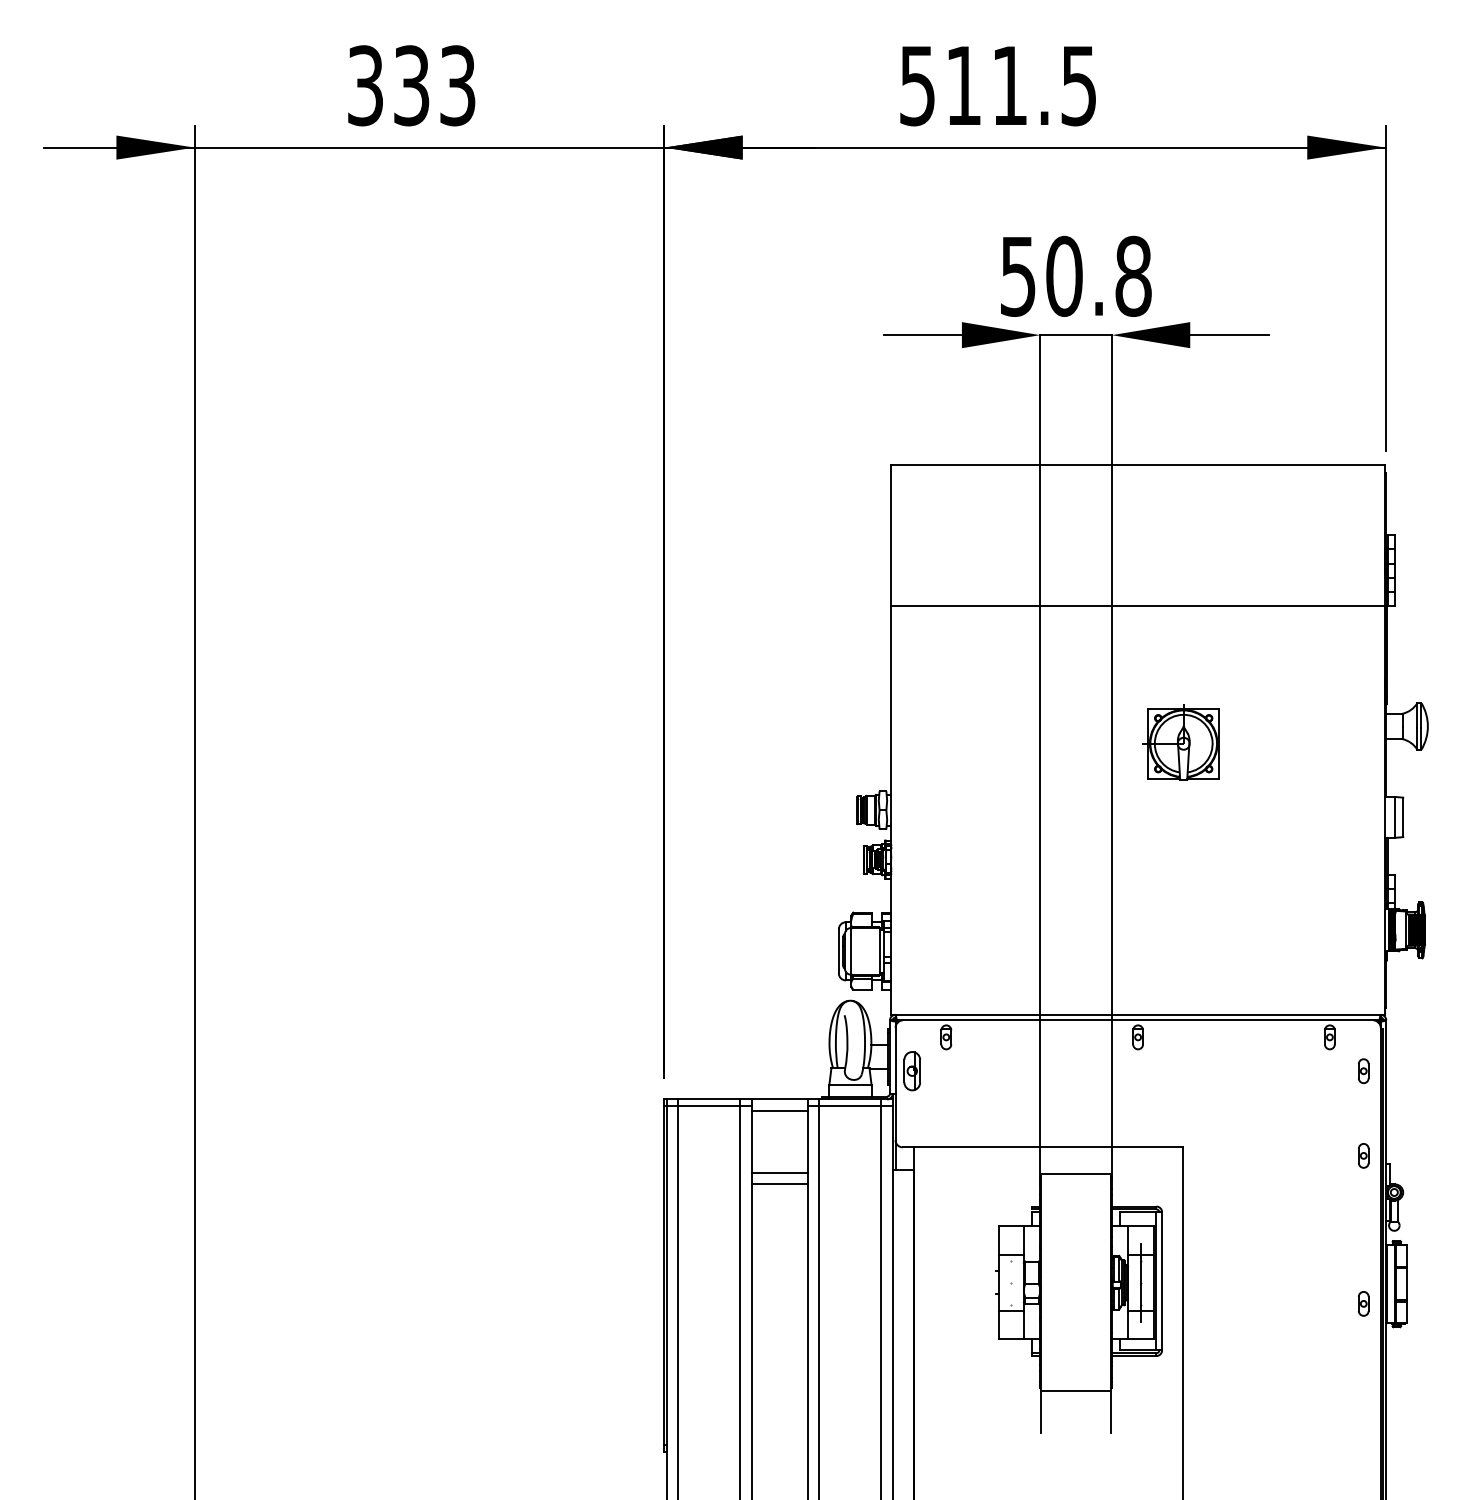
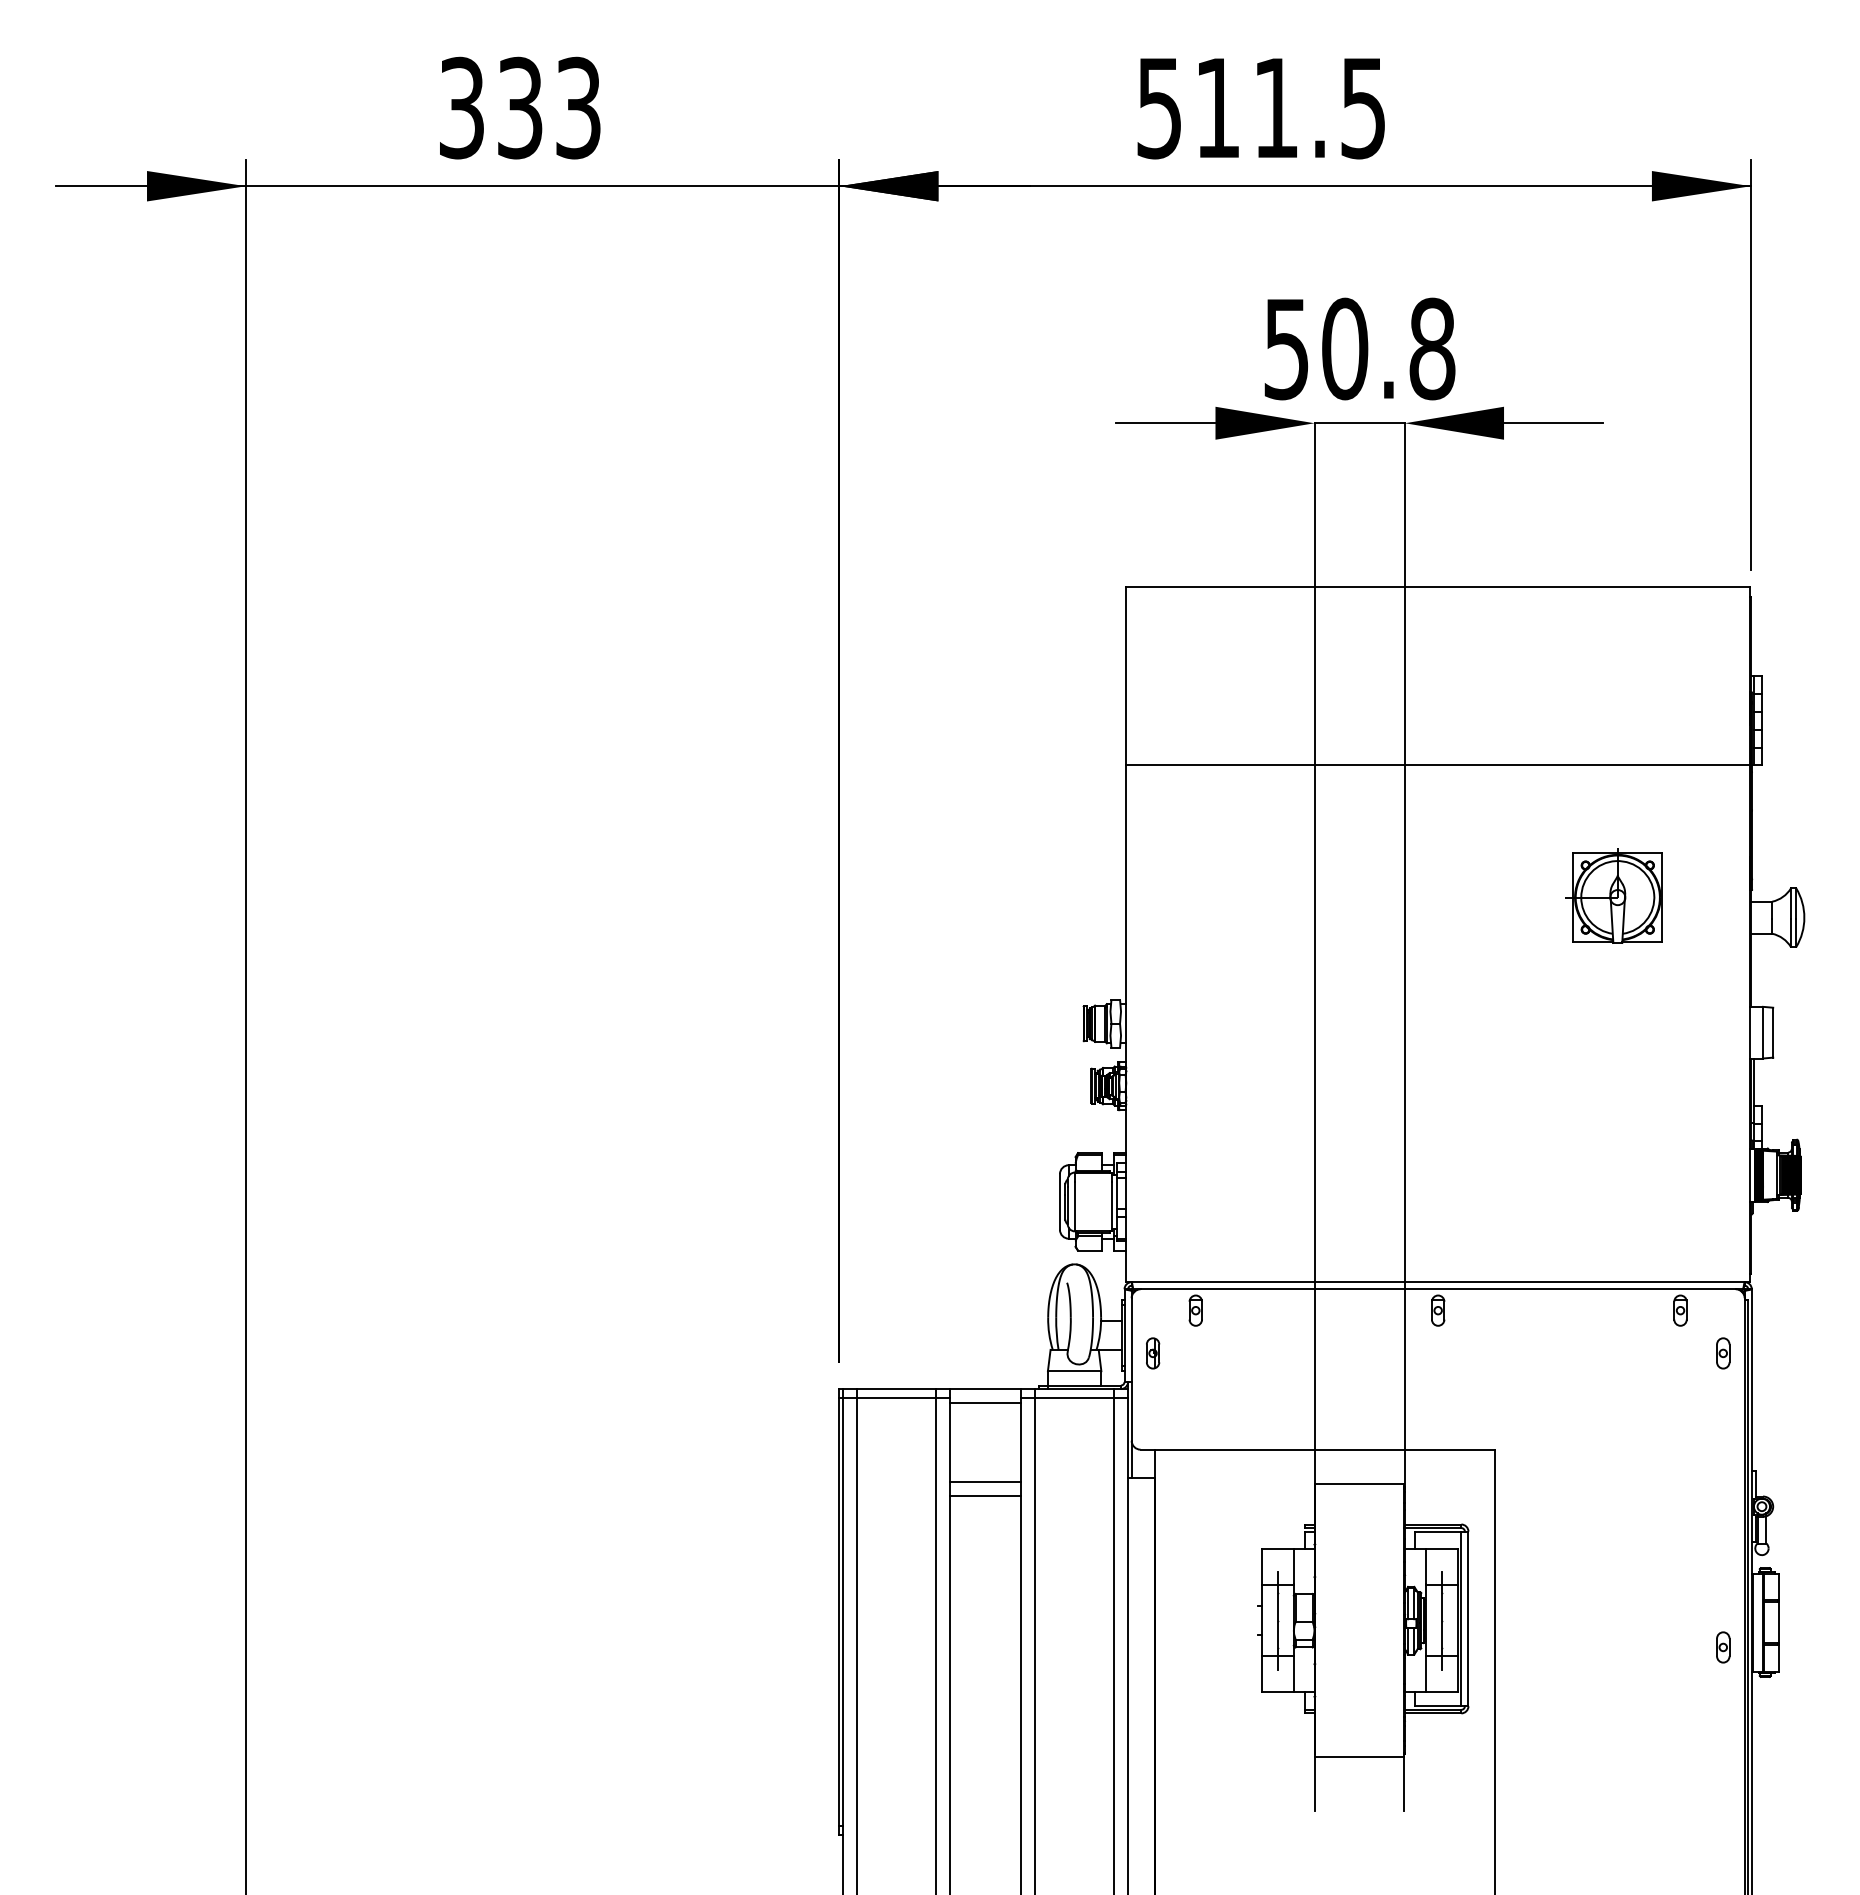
part: (1180, 742) -> (1613, 895), moved
part: (912, 1071) -> (1153, 1353), size x0.62
part: (1363, 1155) -> (1723, 1460), removed
line: (1010, 1282) -> (1277, 1620), added

